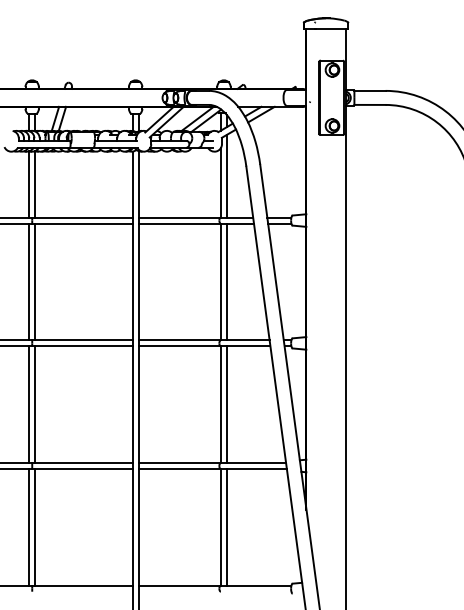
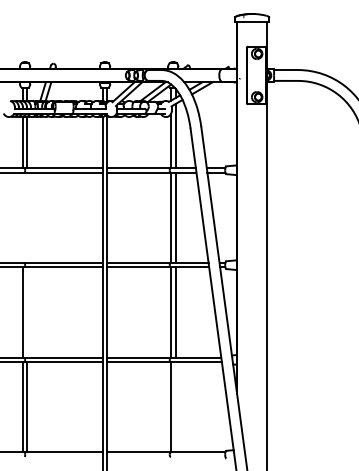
line: (29, 281) -> (23, 217), removed
line: (35, 281) -> (27, 217), removed
line: (35, 404) -> (27, 312), removed
line: (226, 526) -> (175, 406), removed

